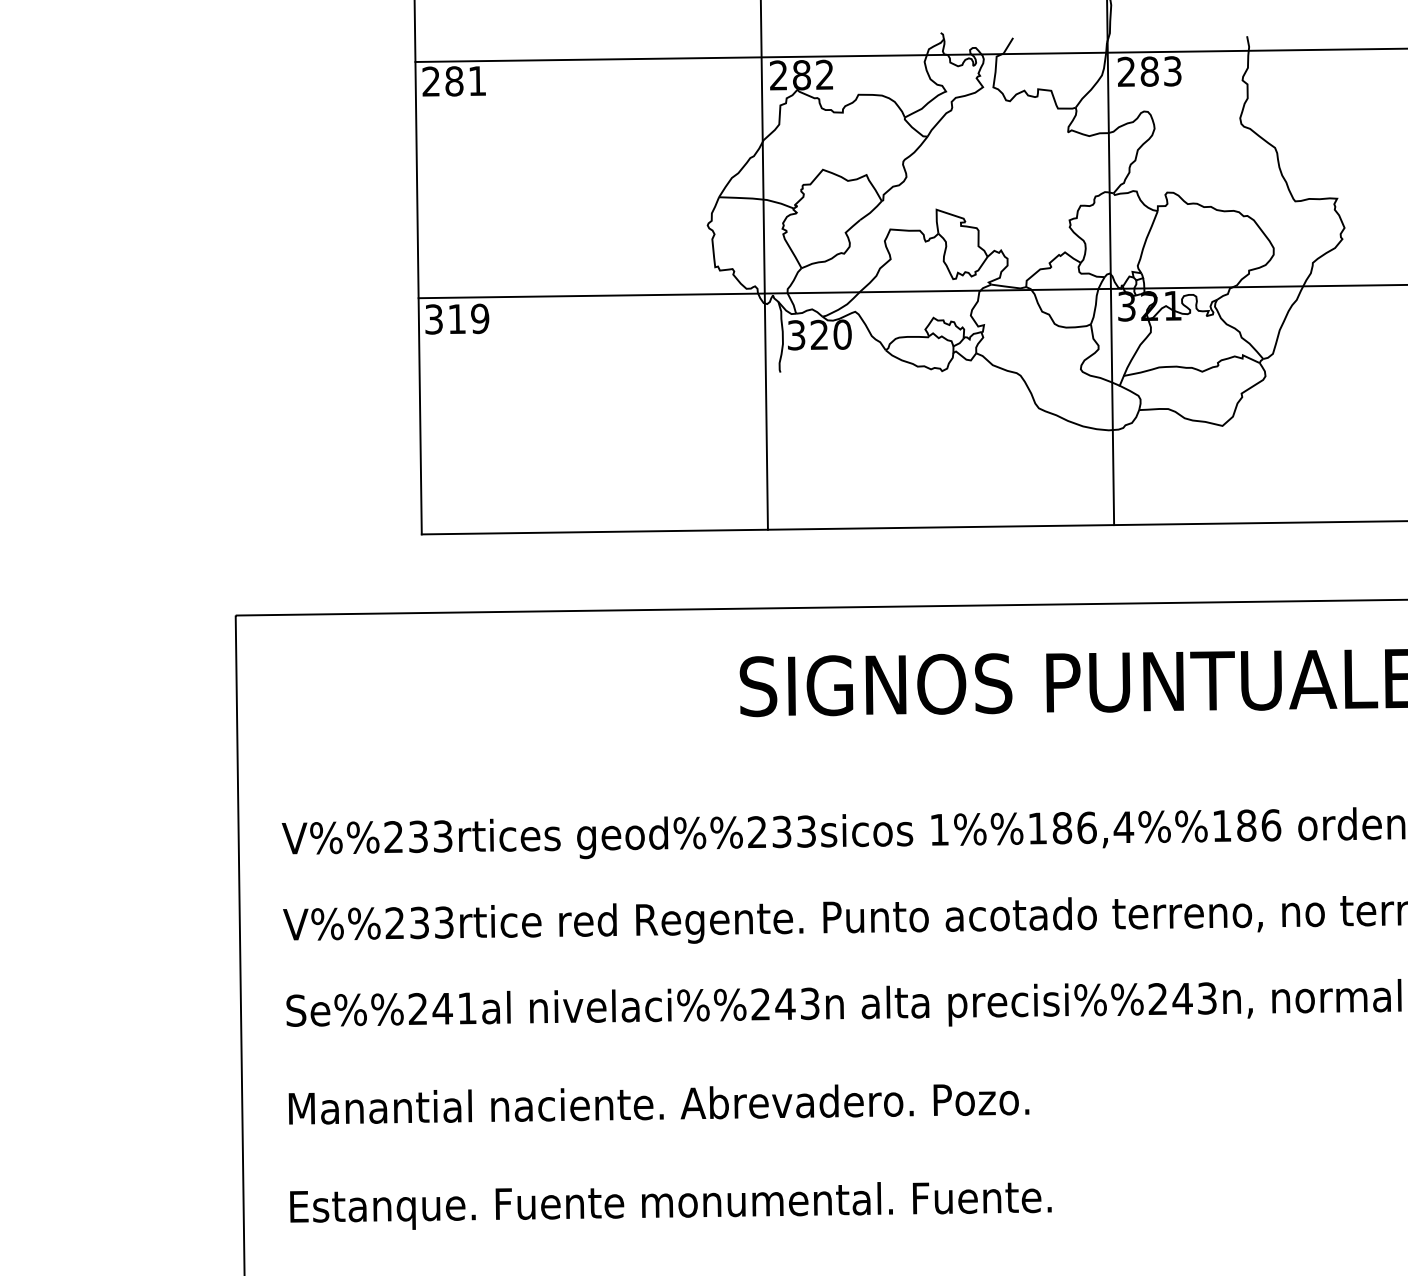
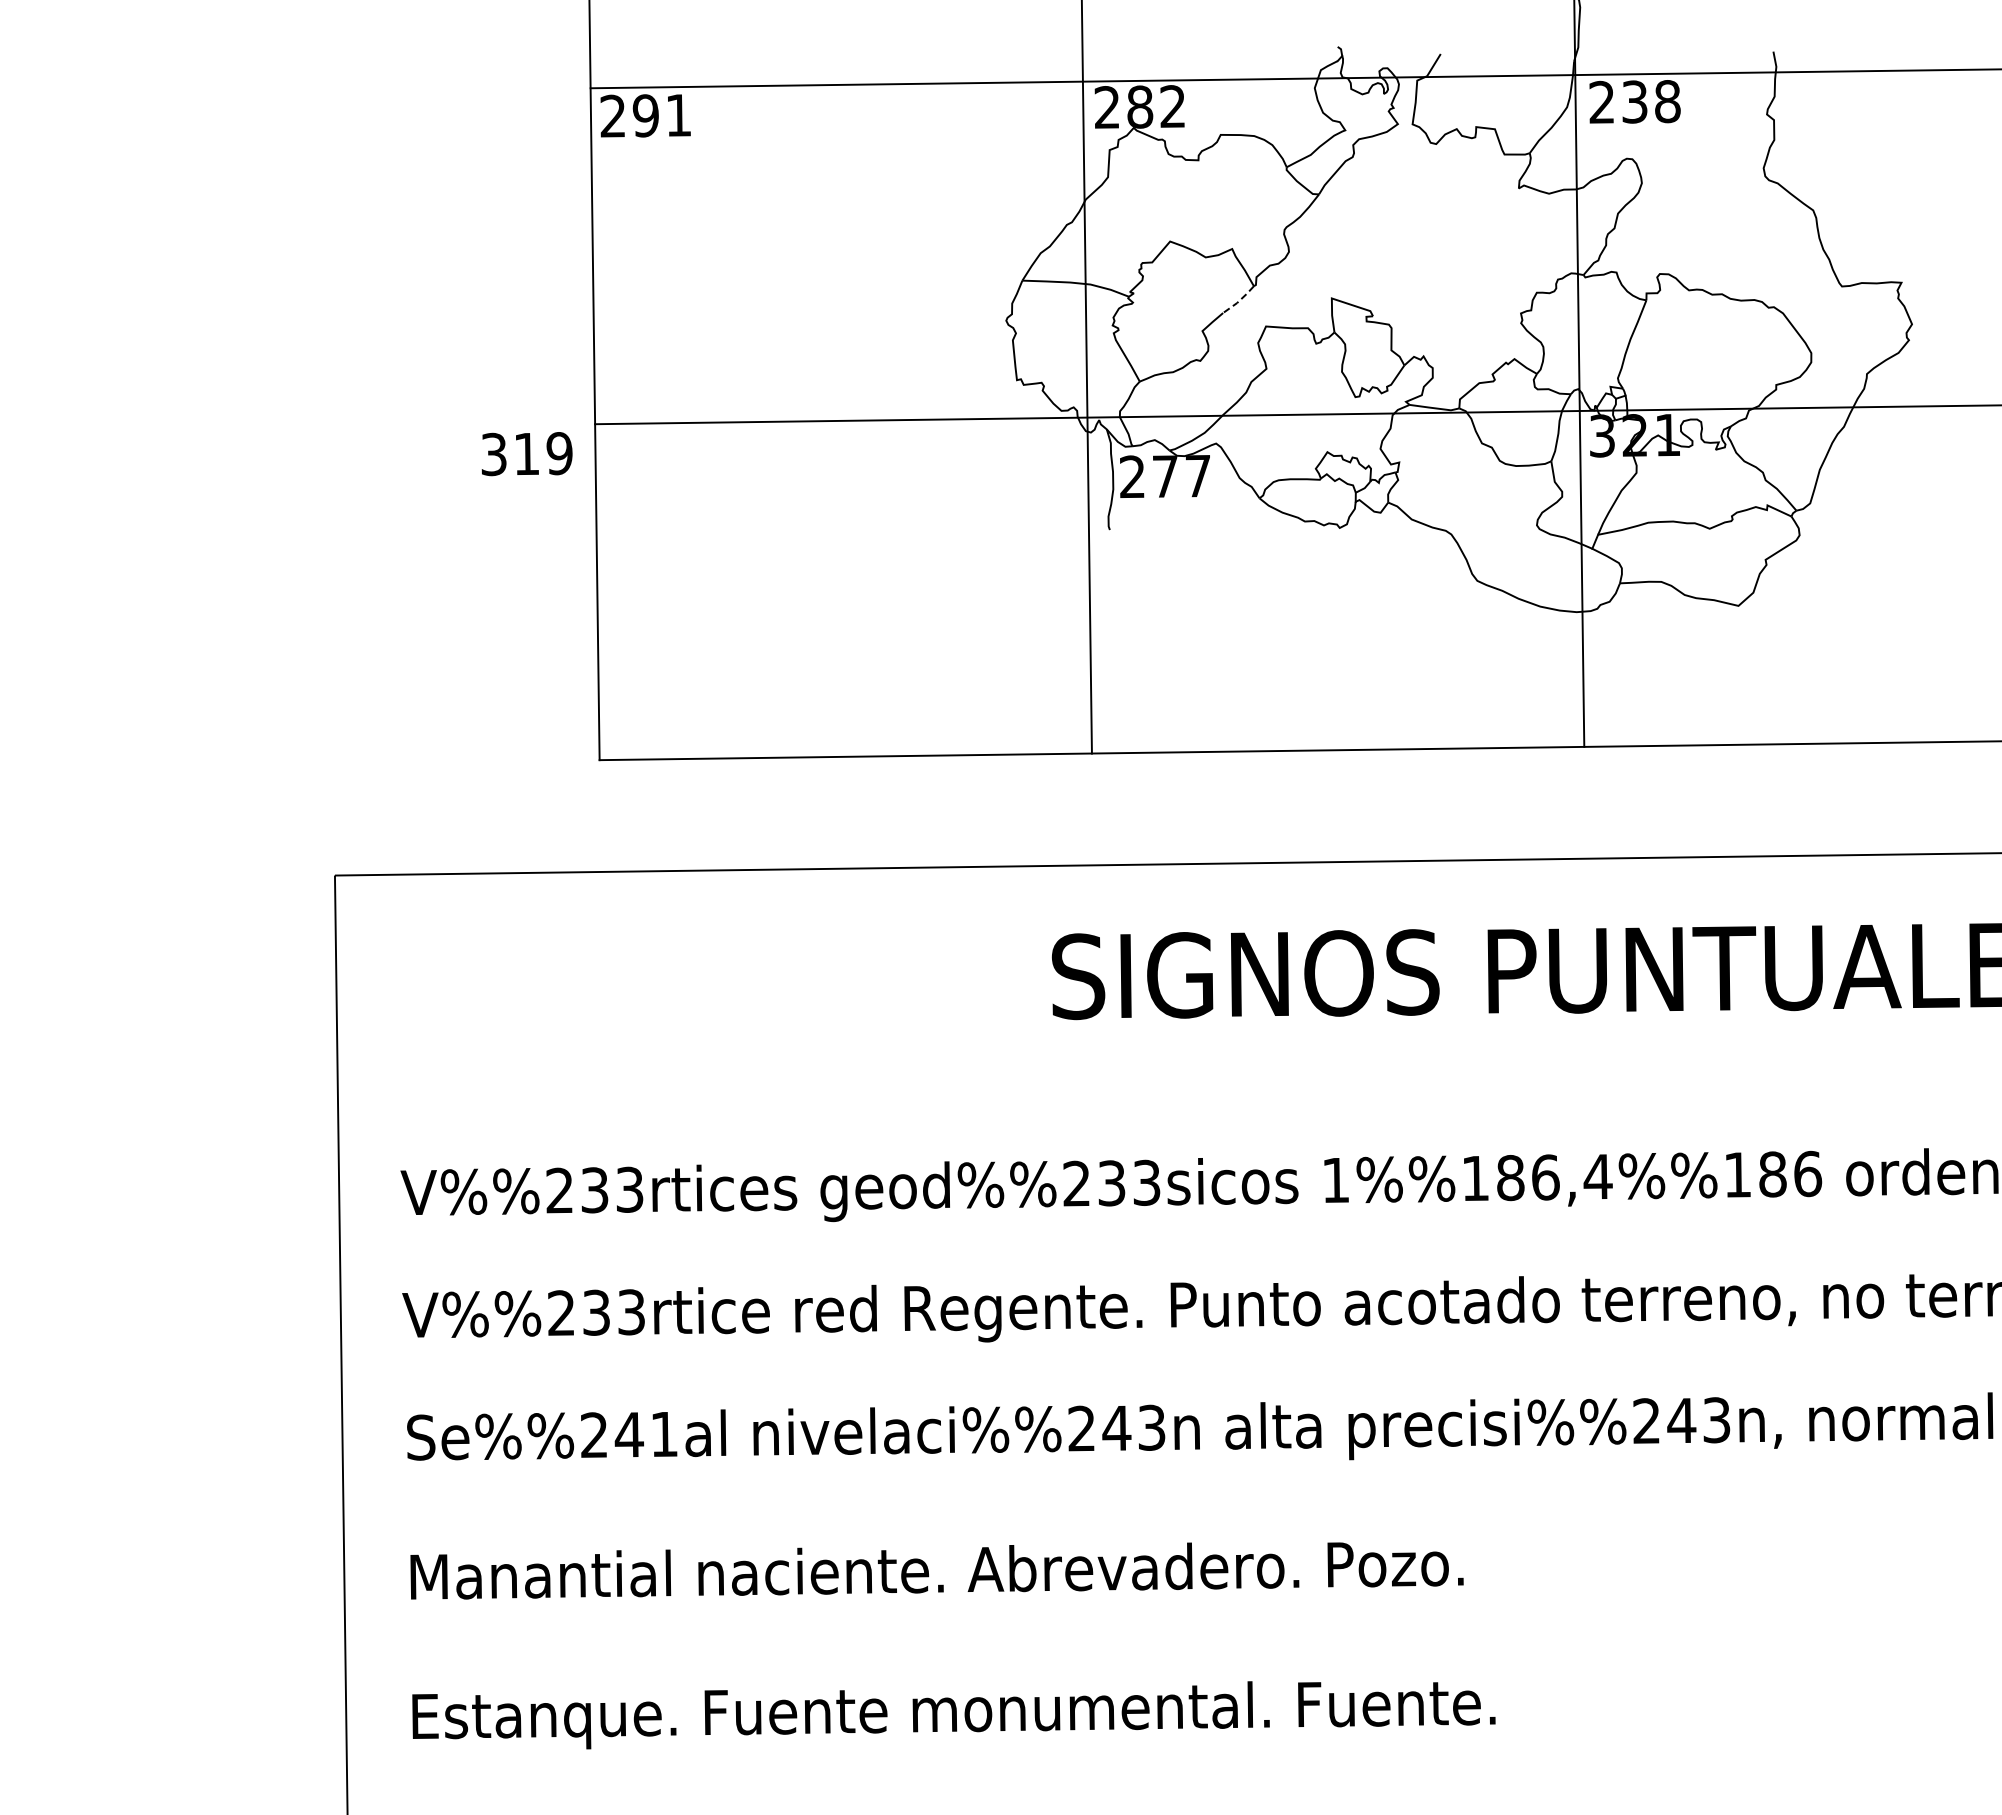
text: (1161, 71) -> (1651, 101), 283 -> 238
text: (454, 81) -> (645, 115), 281 -> 291
line: (871, 211) -> (1239, 301), solid -> dashed
text: (456, 319) -> (526, 454), moved
text: (819, 334) -> (1165, 476), 320 -> 277

